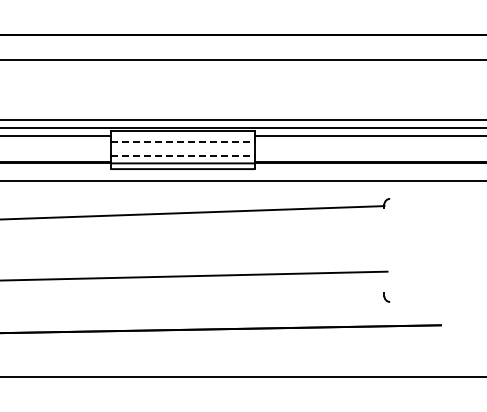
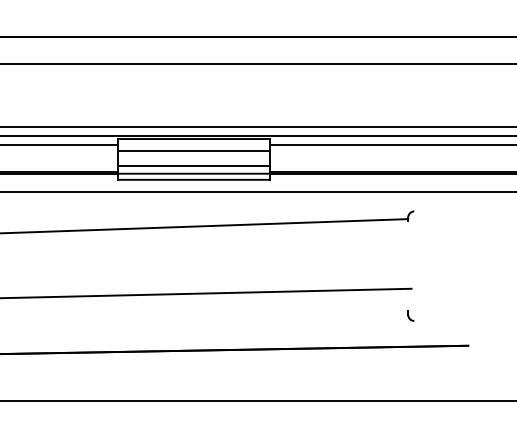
line: (183, 141) -> (194, 150), dashed -> solid
line: (183, 155) -> (194, 165), dashed -> solid

